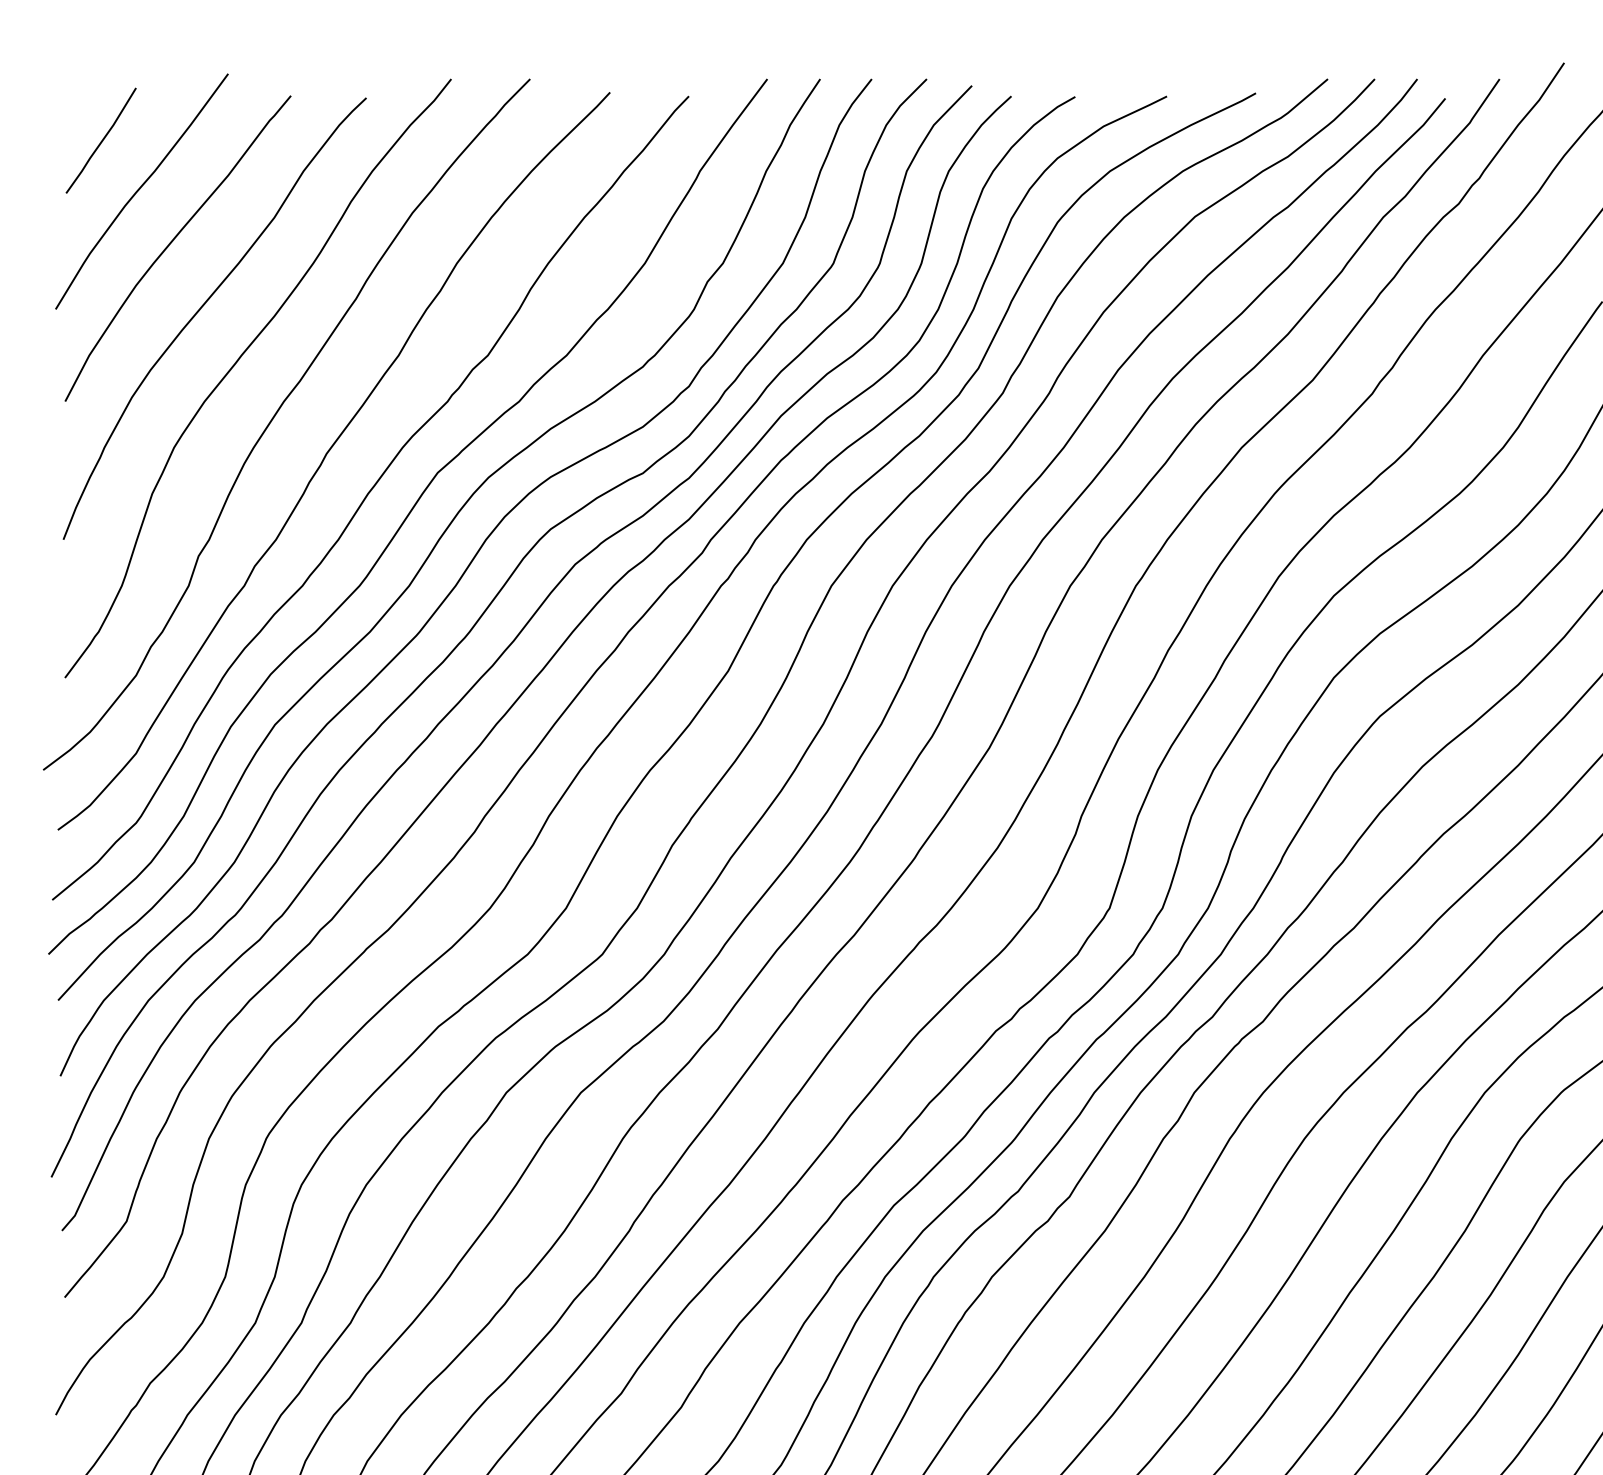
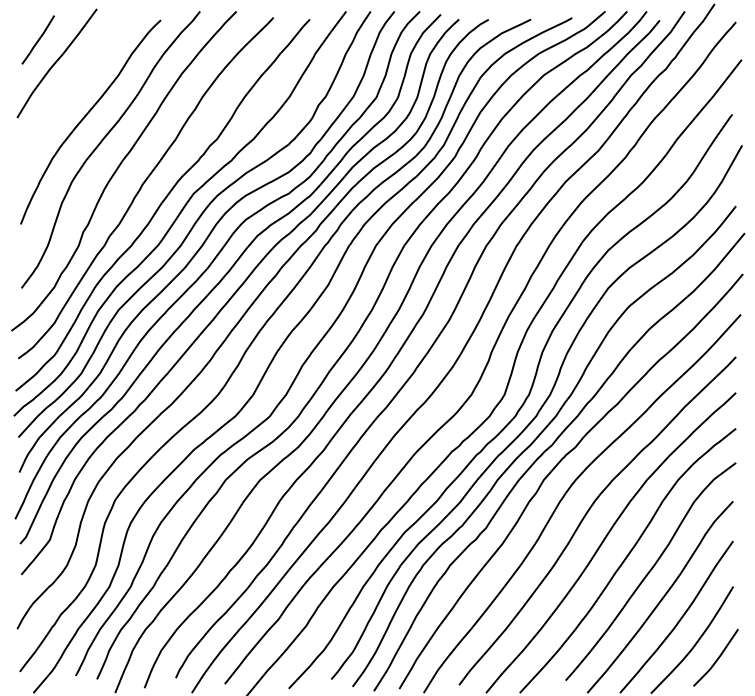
curve: (173, 243) -> (71, 87), removed

